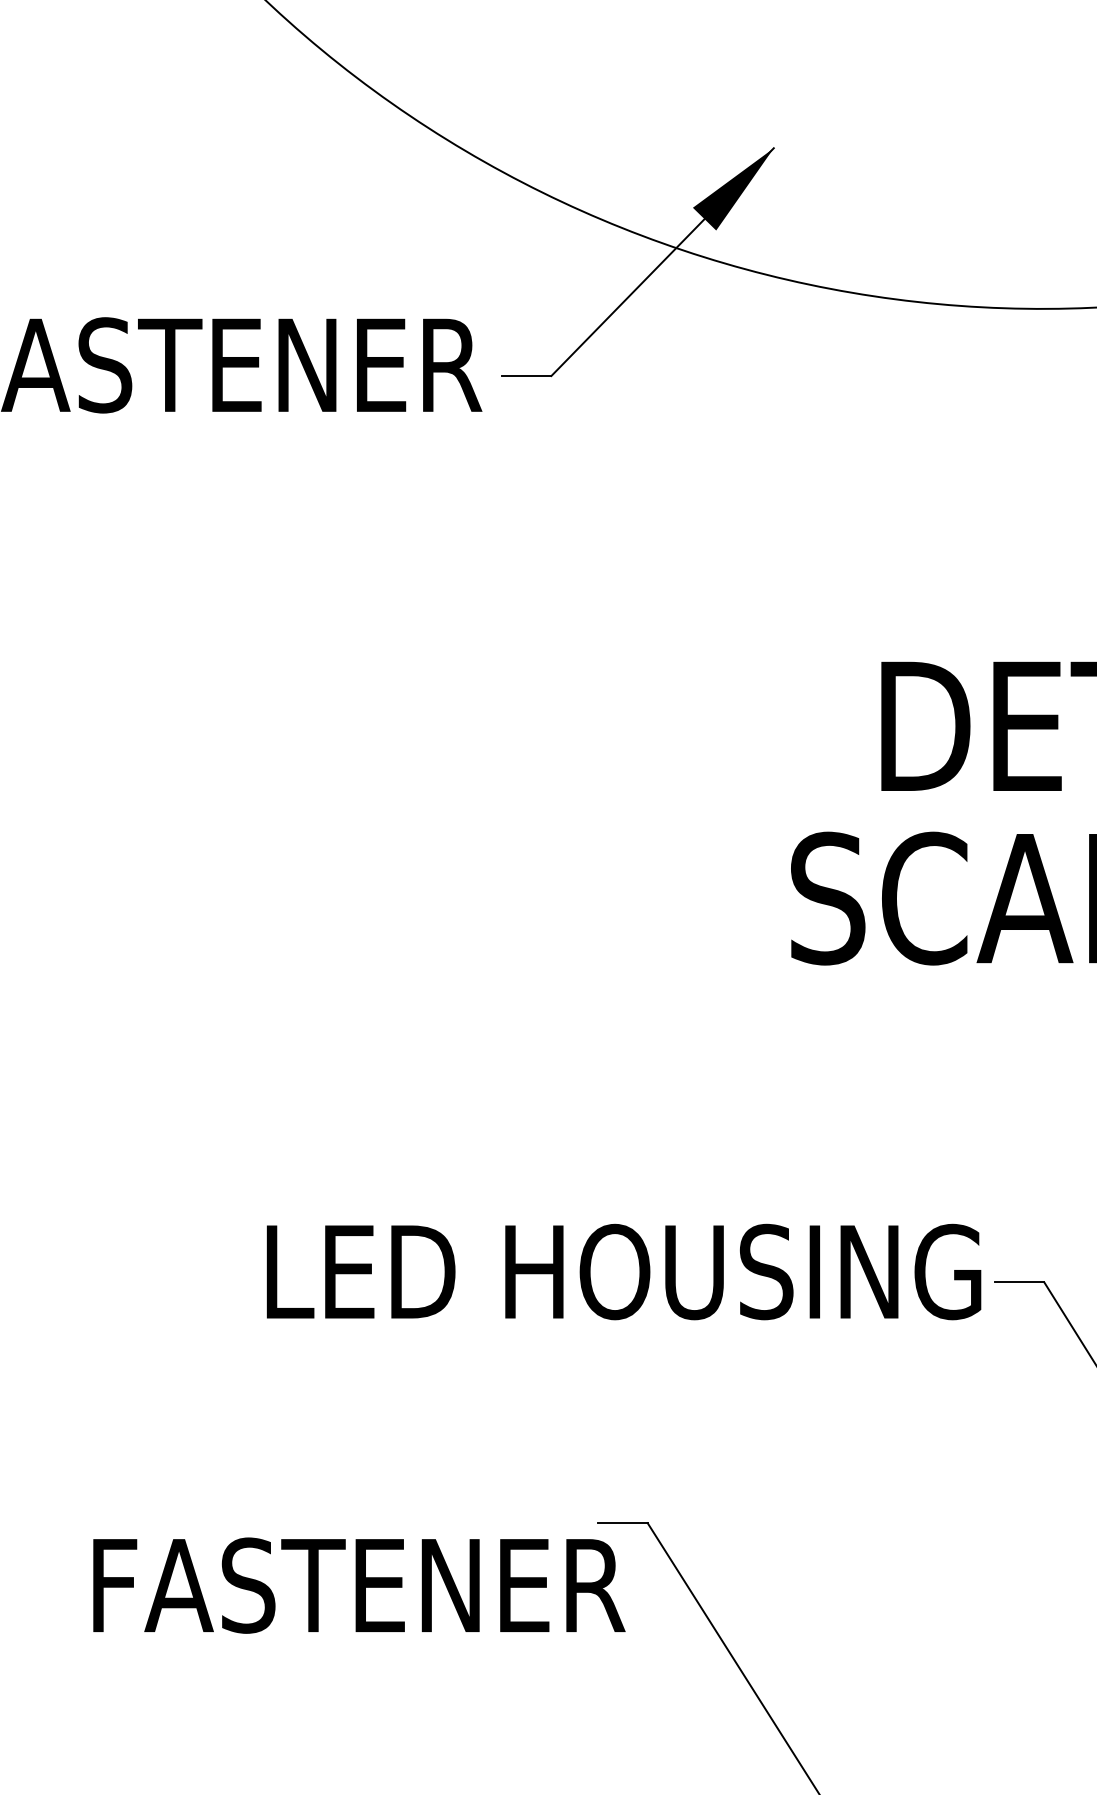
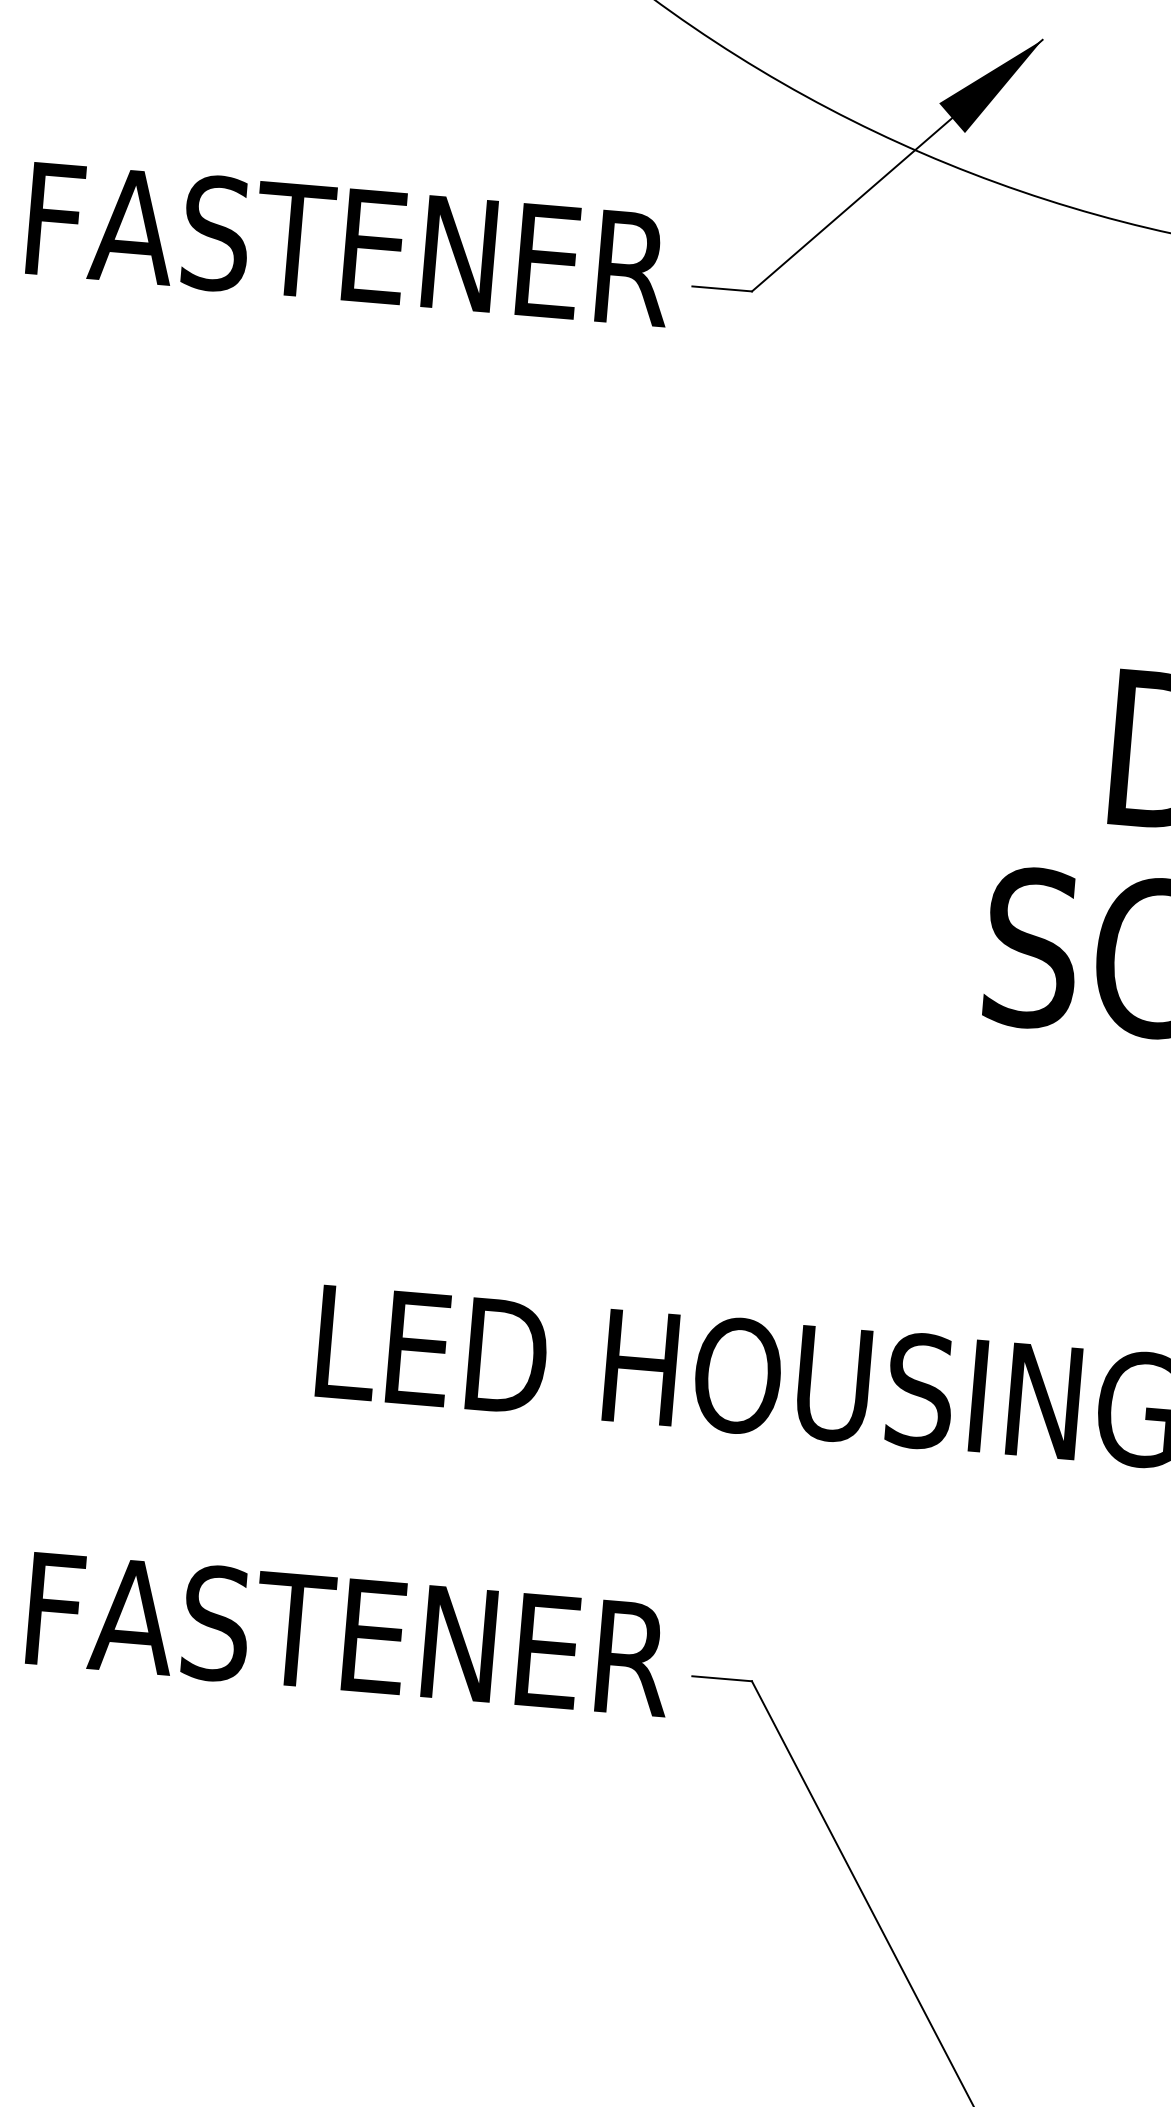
text: (359, 1585) -> (349, 1634), moved

